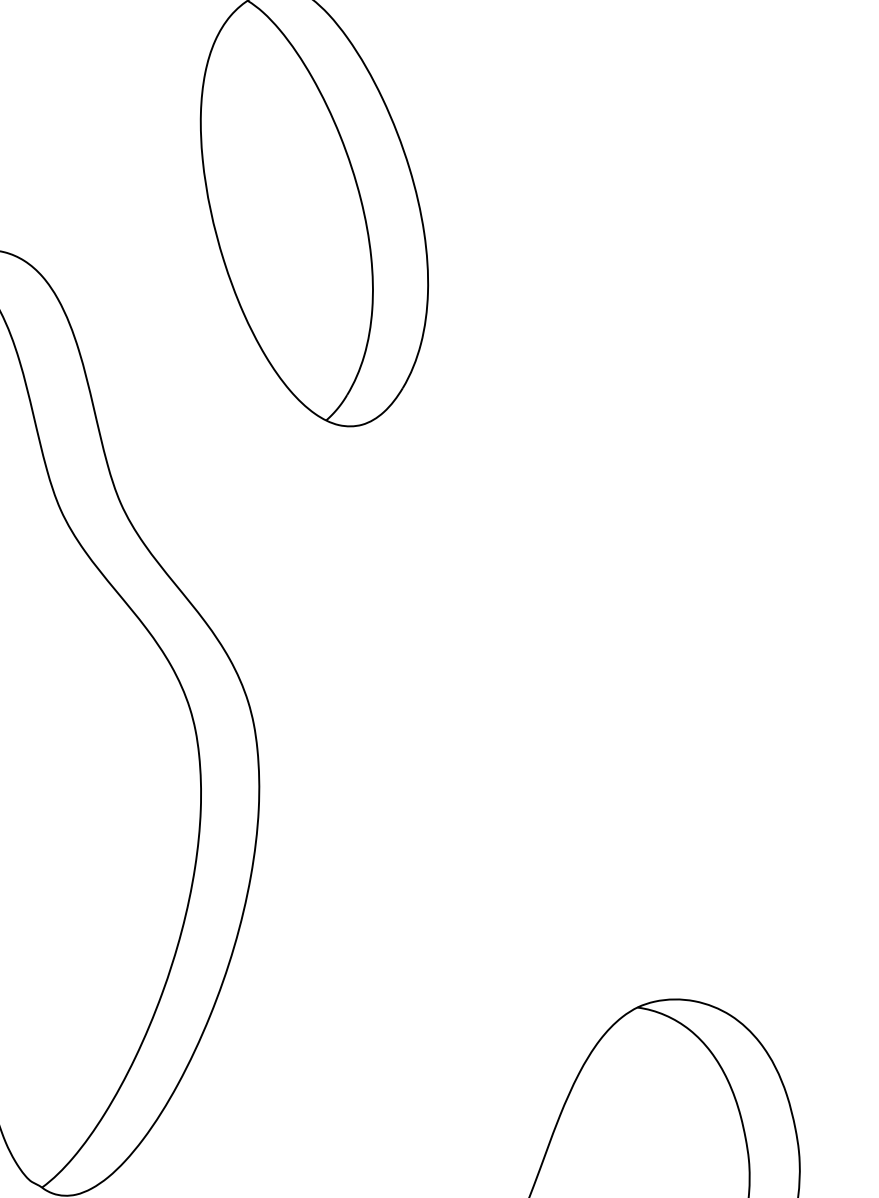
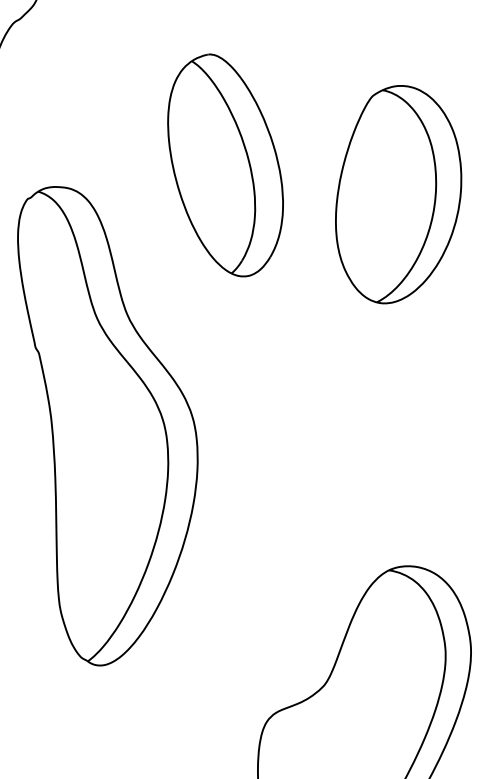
part: (656, 264) -> (398, 194), added

